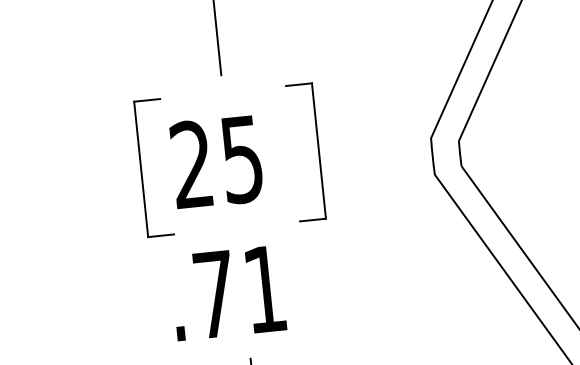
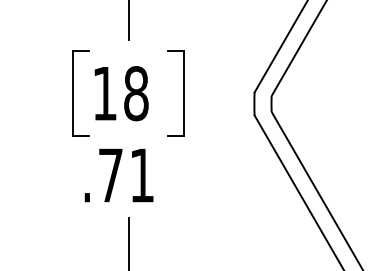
text: (216, 161) -> (120, 93), 25 -> 18

